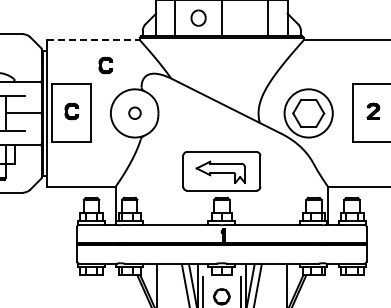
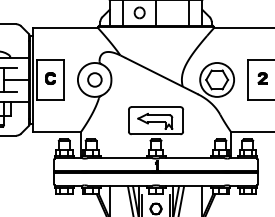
line: (94, 40) -> (66, 28), dashed -> solid
part: (105, 65) -> (74, 46), removed
circle: (134, 112) -> (94, 79), size x1.67

